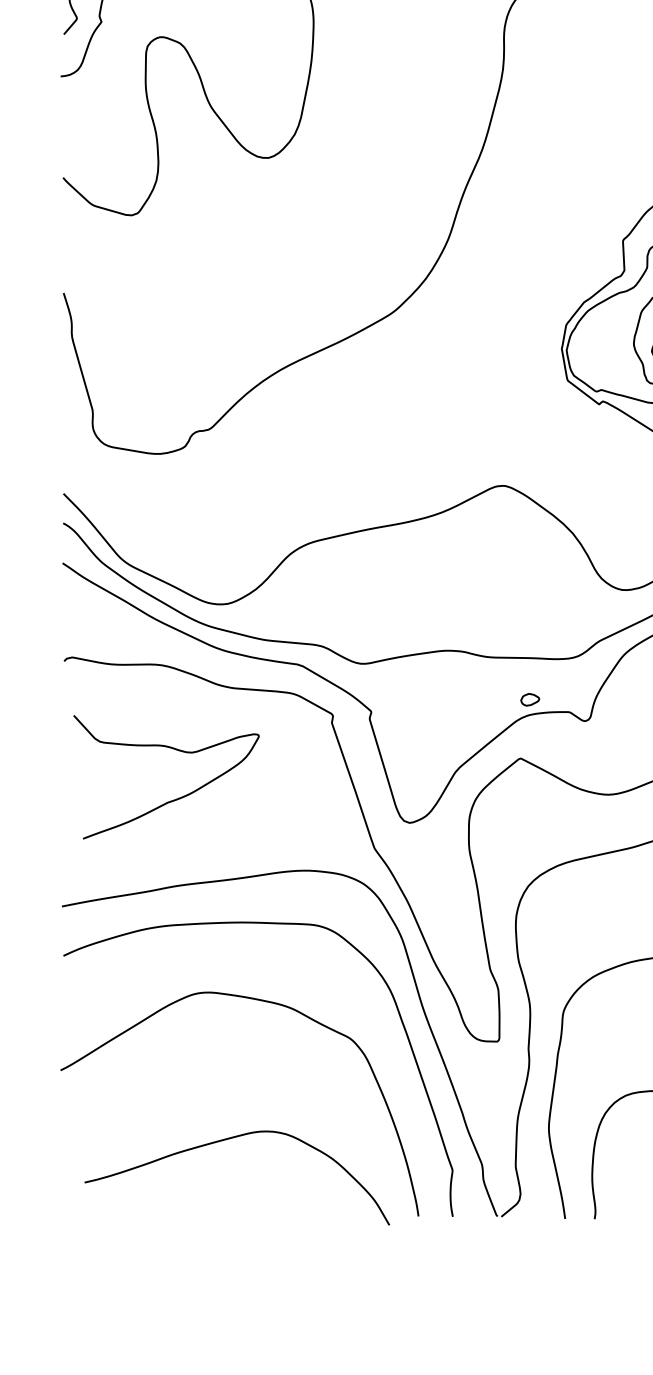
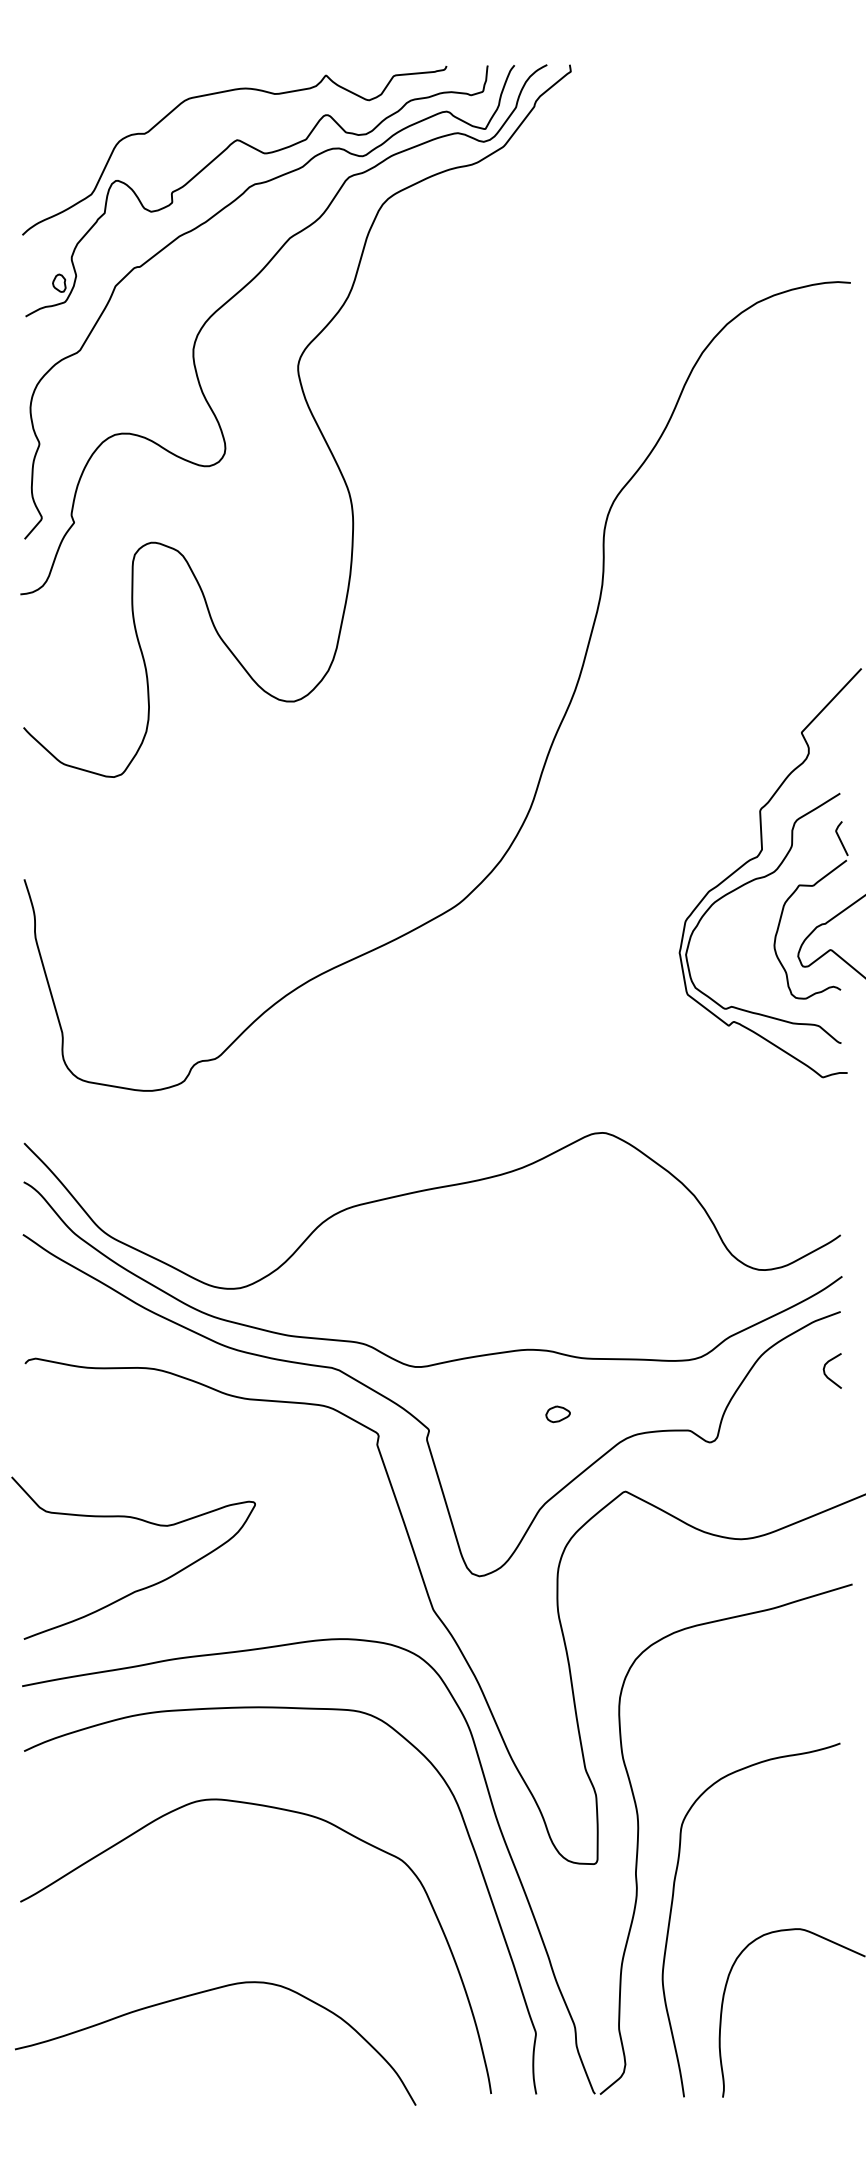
part: (529, 699) -> (557, 1414), moved
curve: (176, 798) -> (146, 1586), moved
curve: (224, 1140) -> (198, 1994), moved

